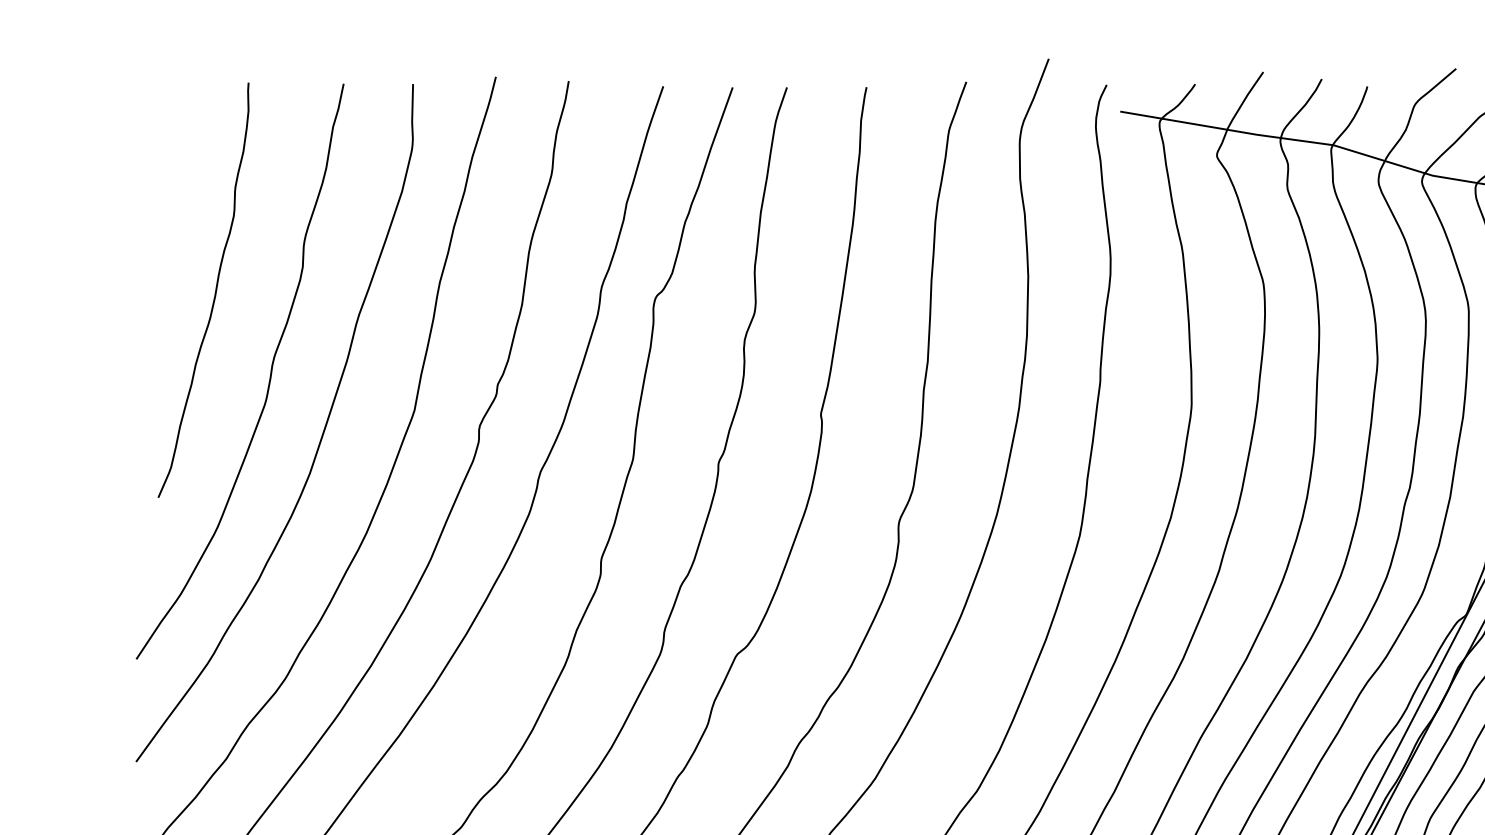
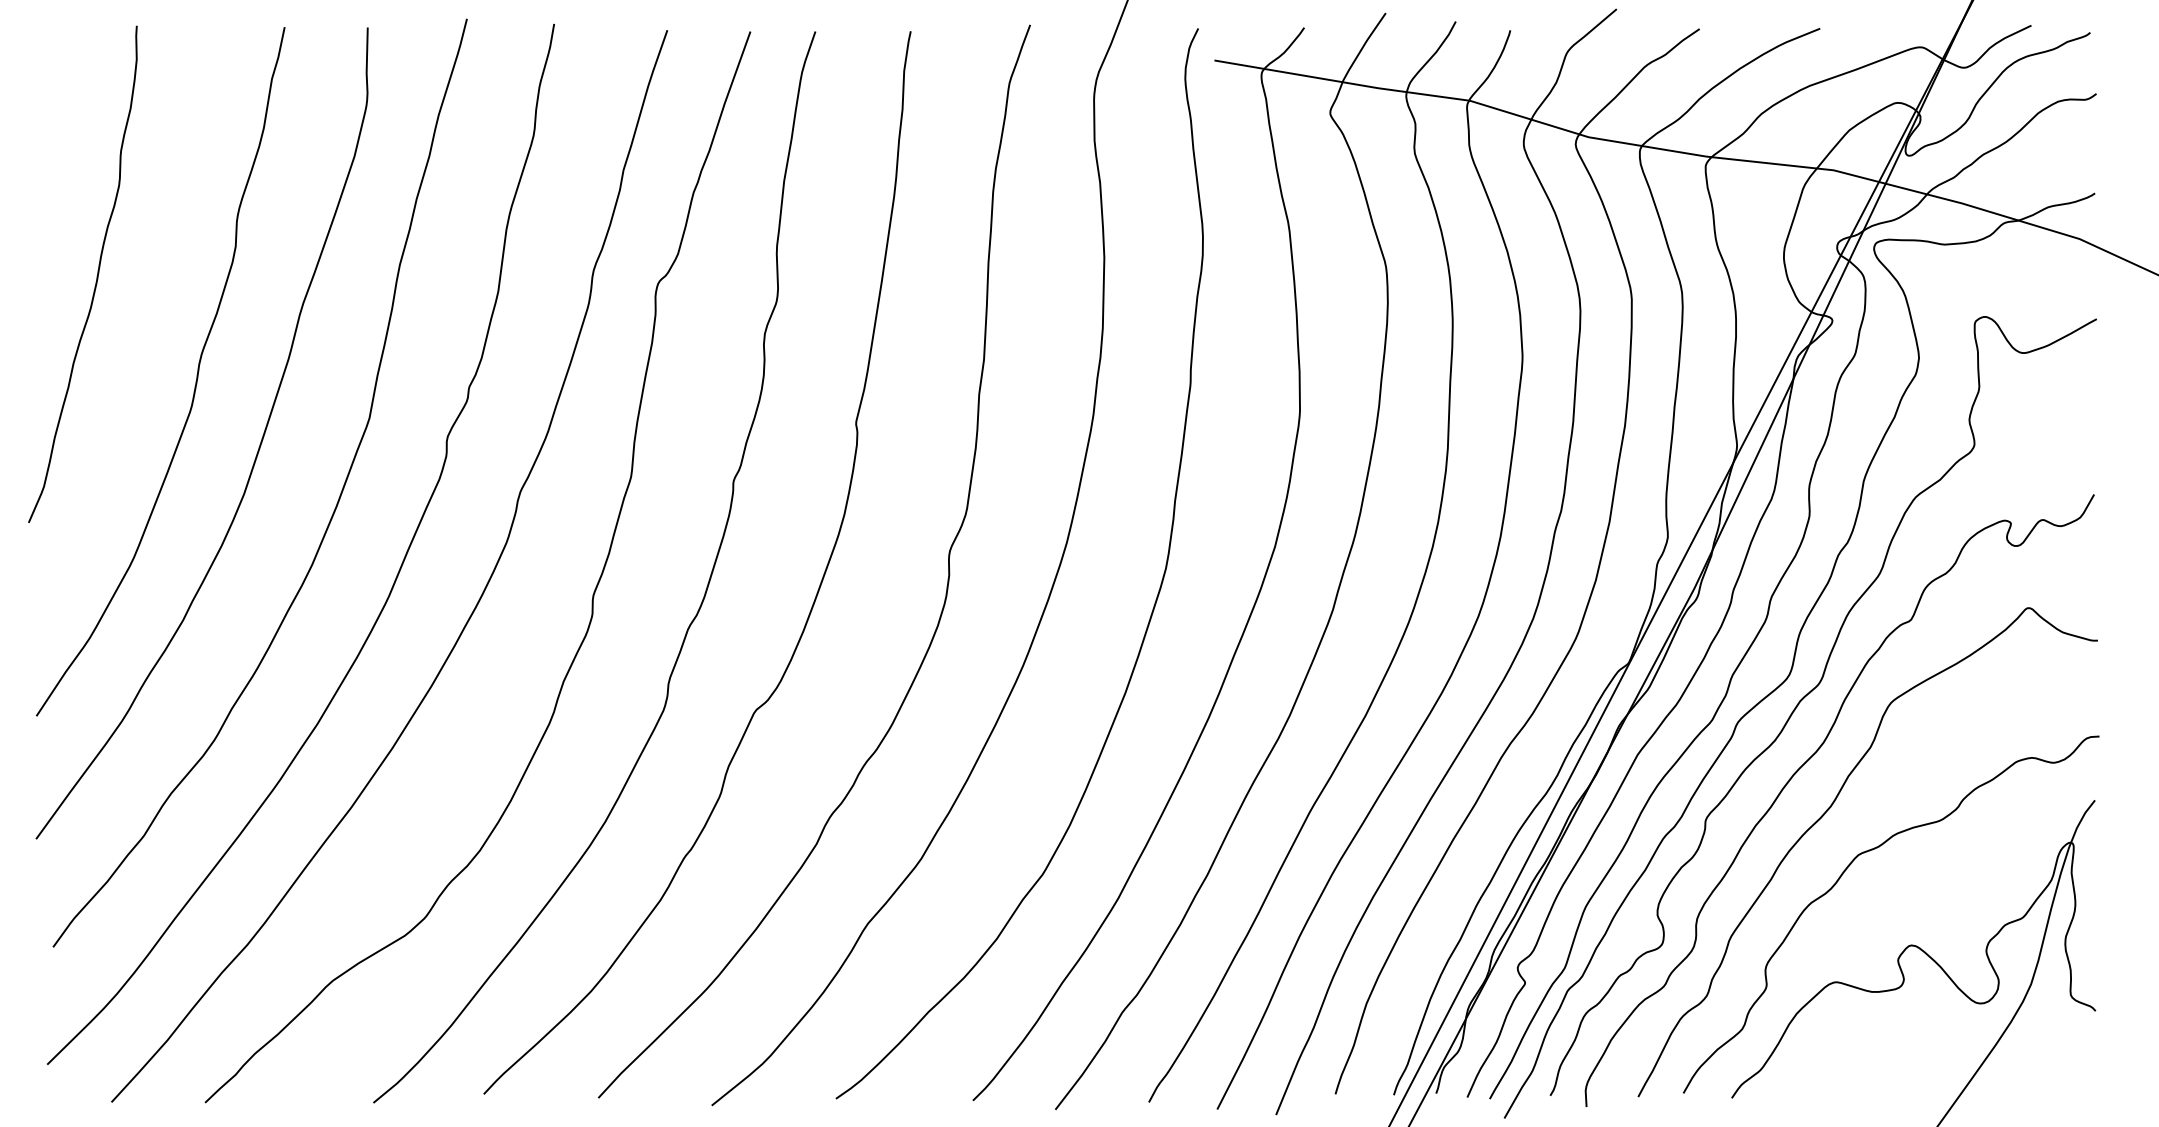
curve: (214, 292) -> (96, 276), moved

